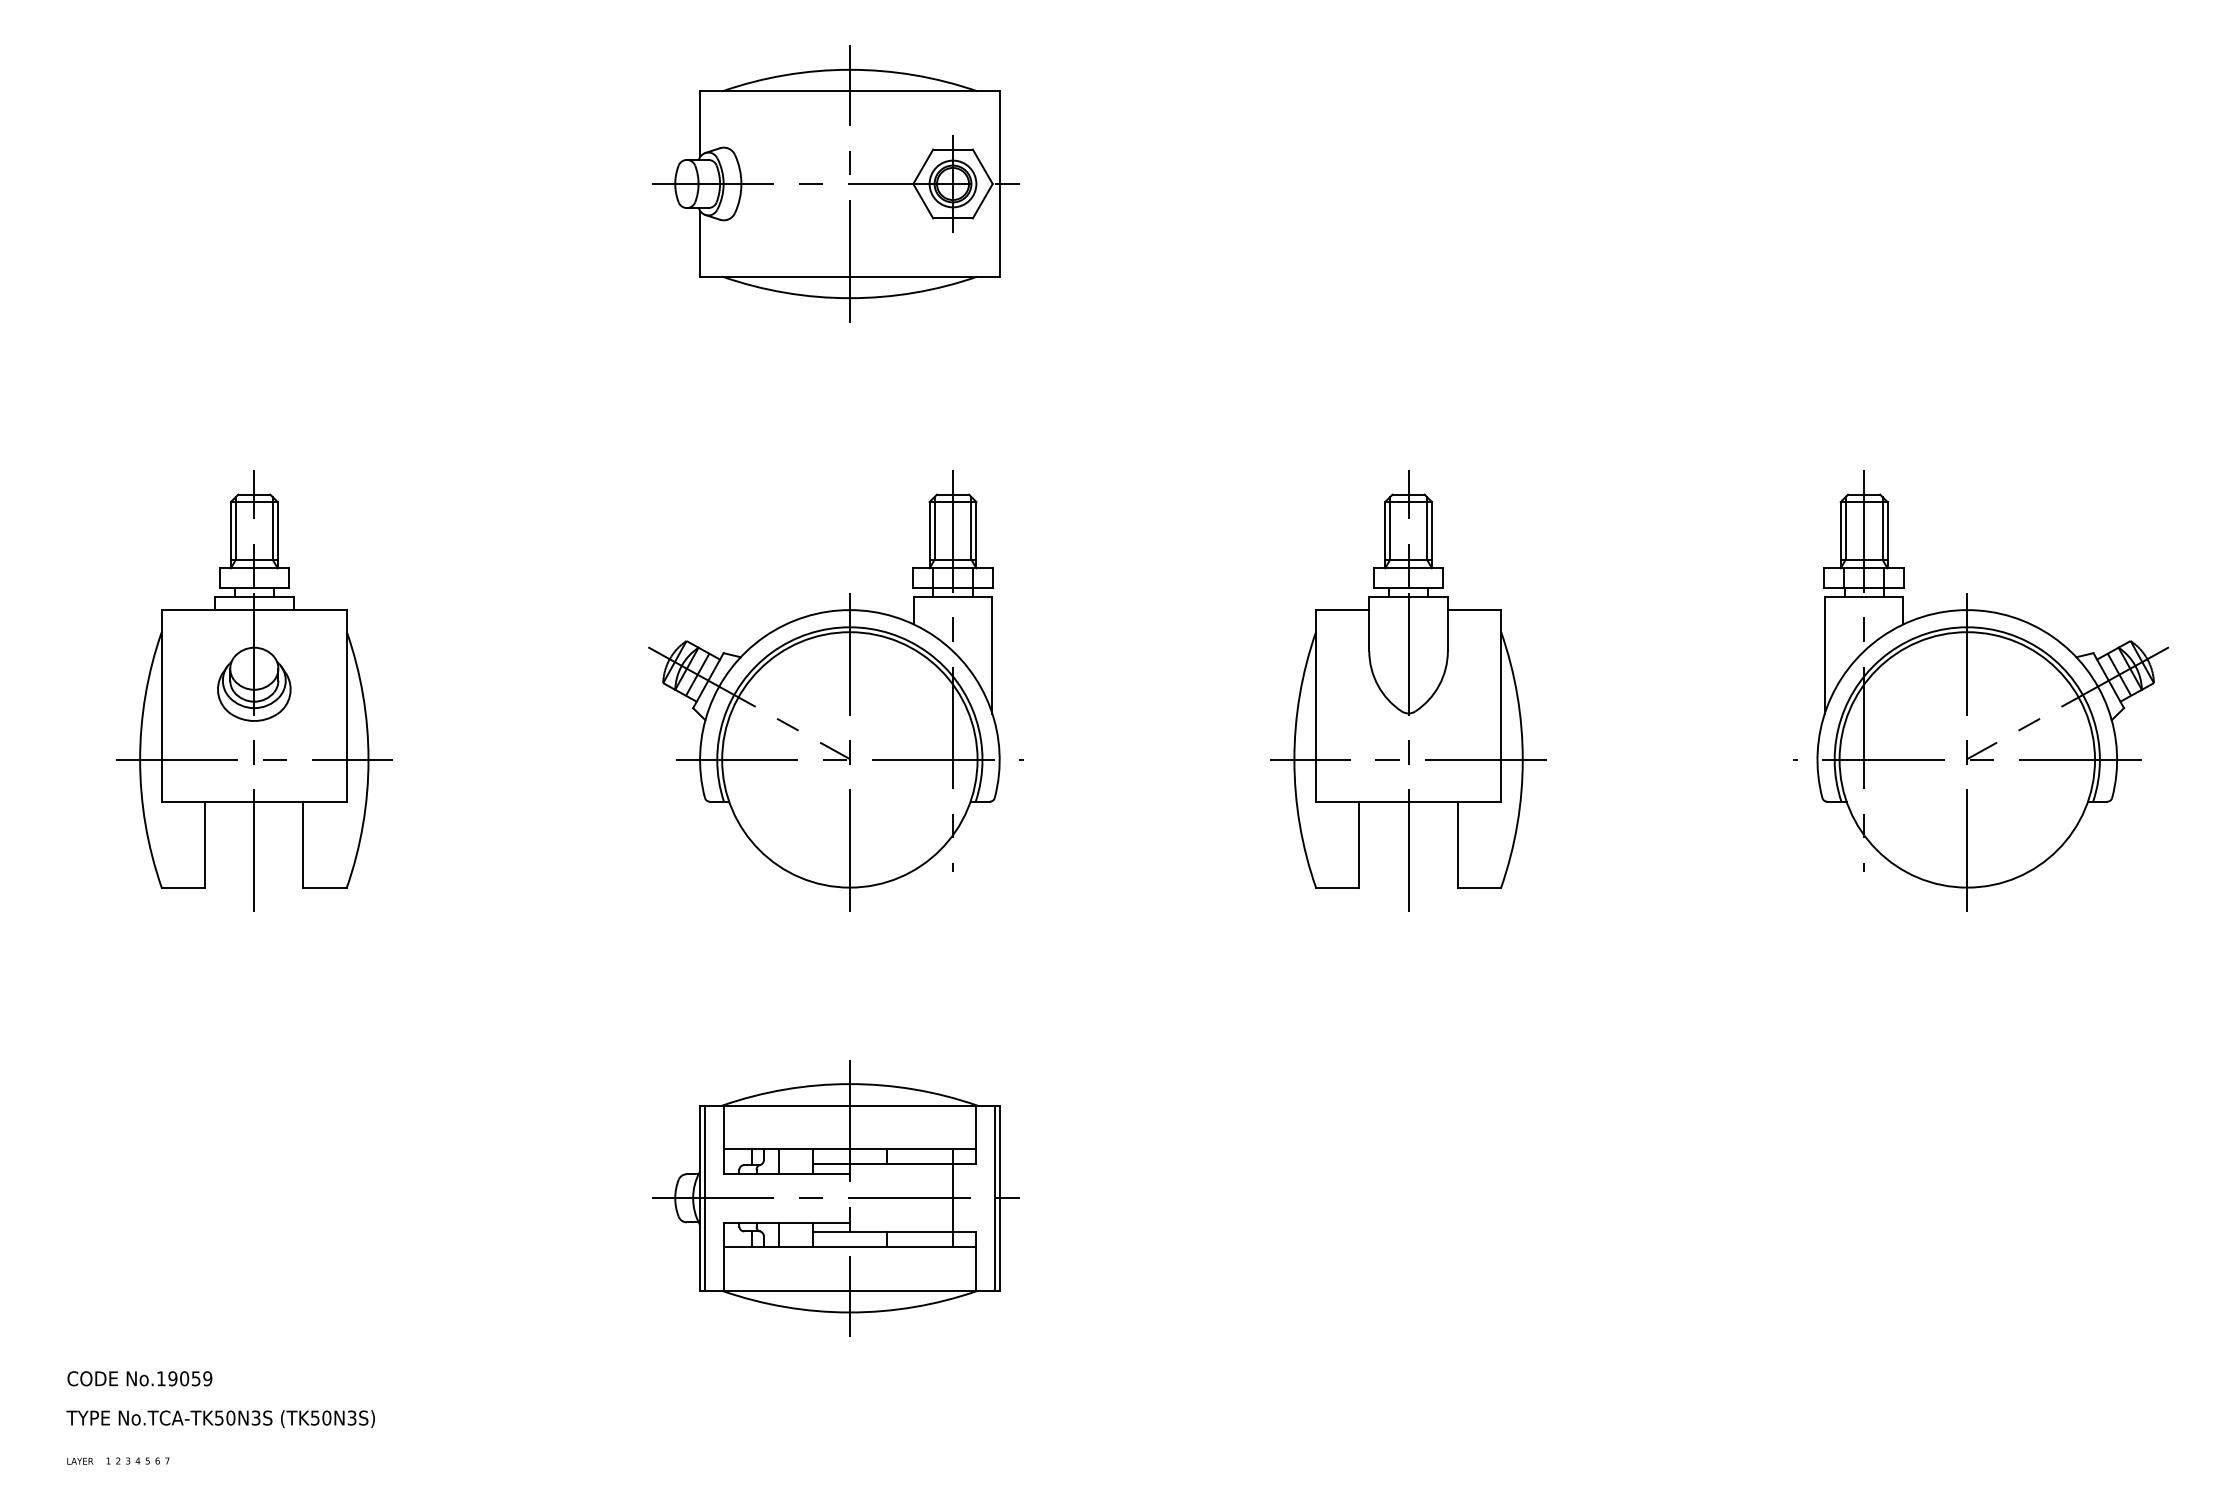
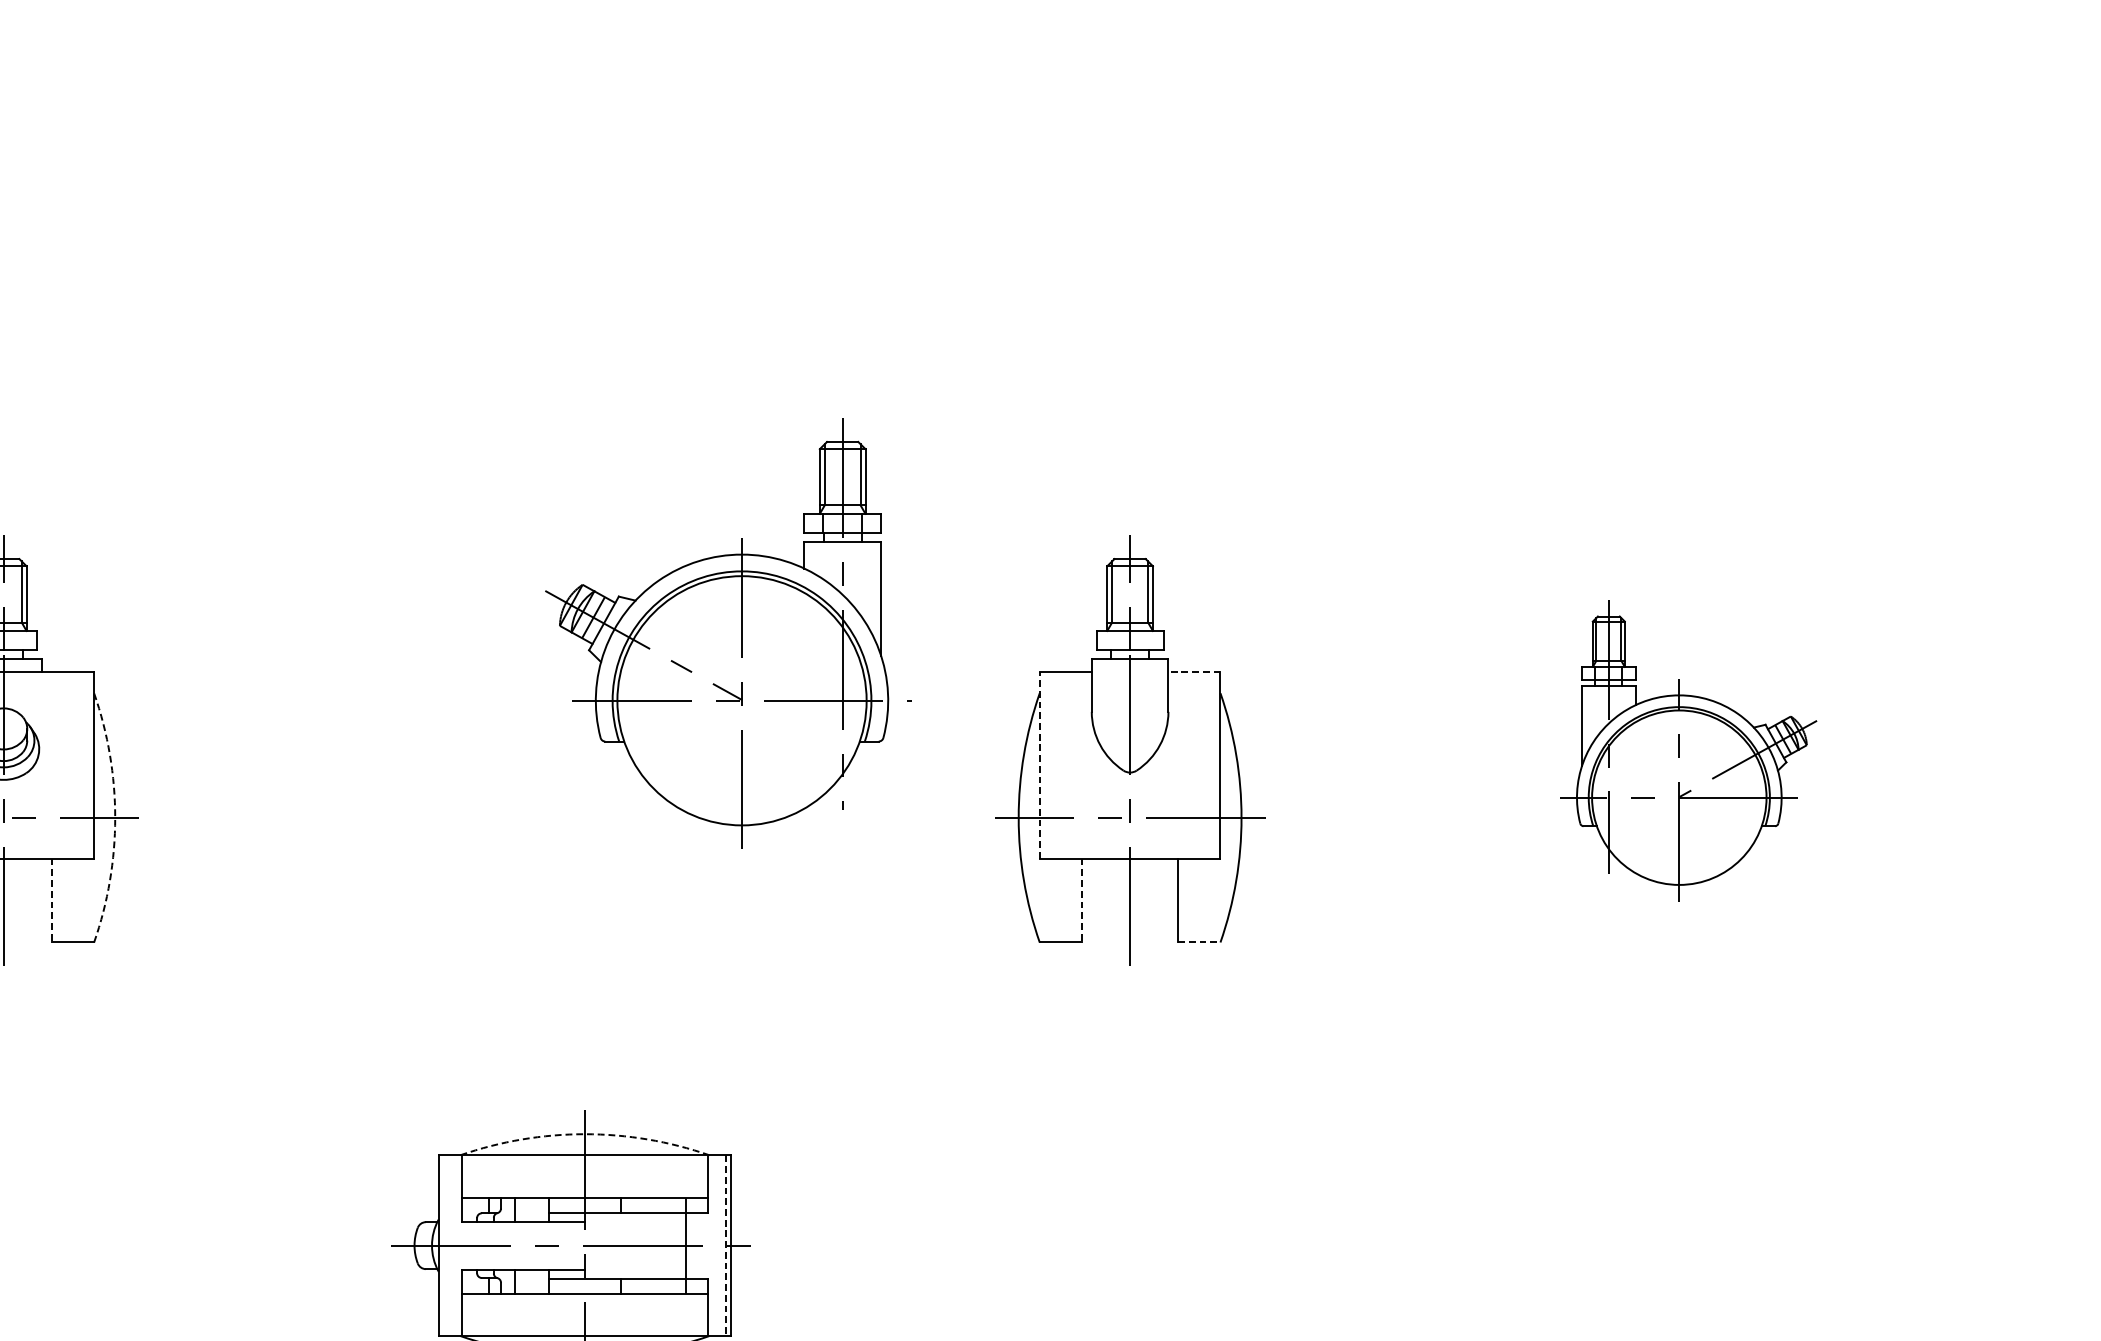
part: (835, 183) -> (570, 255), removed
line: (1474, 610) -> (1194, 672), solid -> dashed
part: (835, 690) -> (727, 633), moved
part: (1980, 690) -> (1688, 750), size x0.7
line: (1316, 705) -> (1040, 764), solid -> dashed
arc: (368, 759) -> (115, 817), solid -> dashed
line: (303, 844) -> (51, 900), solid -> dashed
line: (1359, 844) -> (1082, 900), solid -> dashed
line: (1479, 887) -> (1199, 942), solid -> dashed
arc: (849, 1084) -> (584, 1134), solid -> dashed
line: (704, 1197) -> (443, 1244), removed
line: (994, 1198) -> (726, 1245), solid -> dashed

